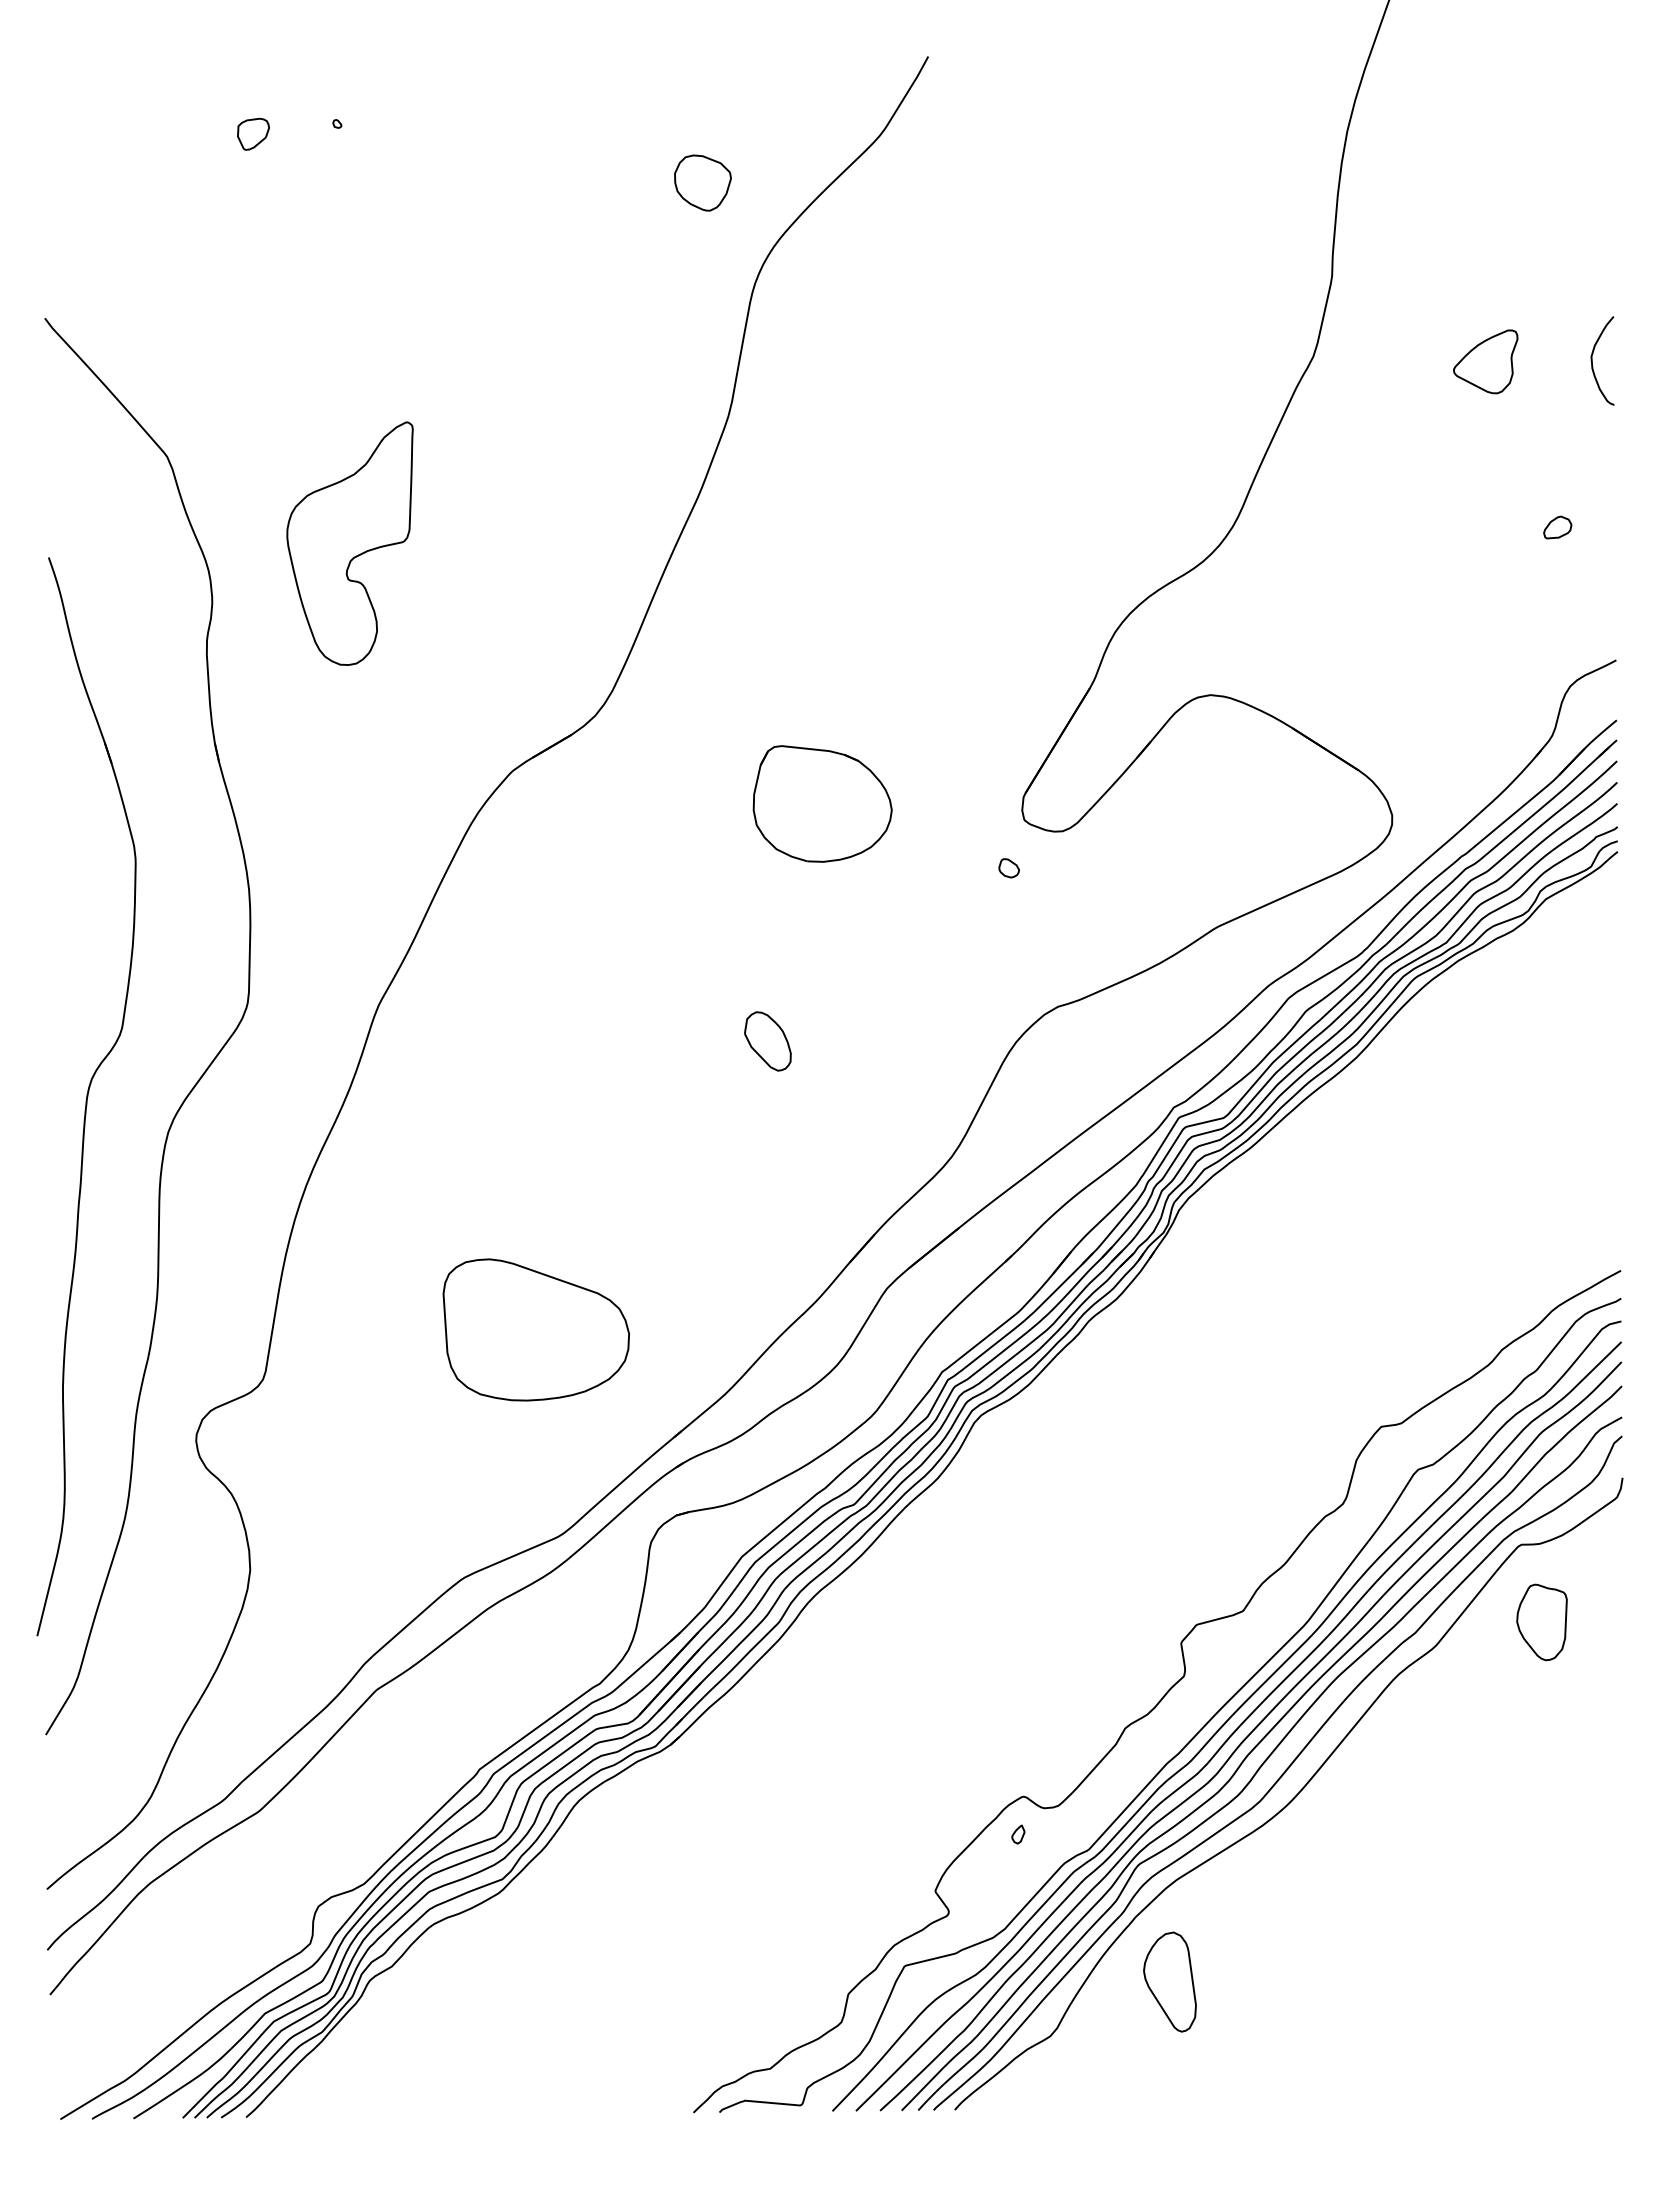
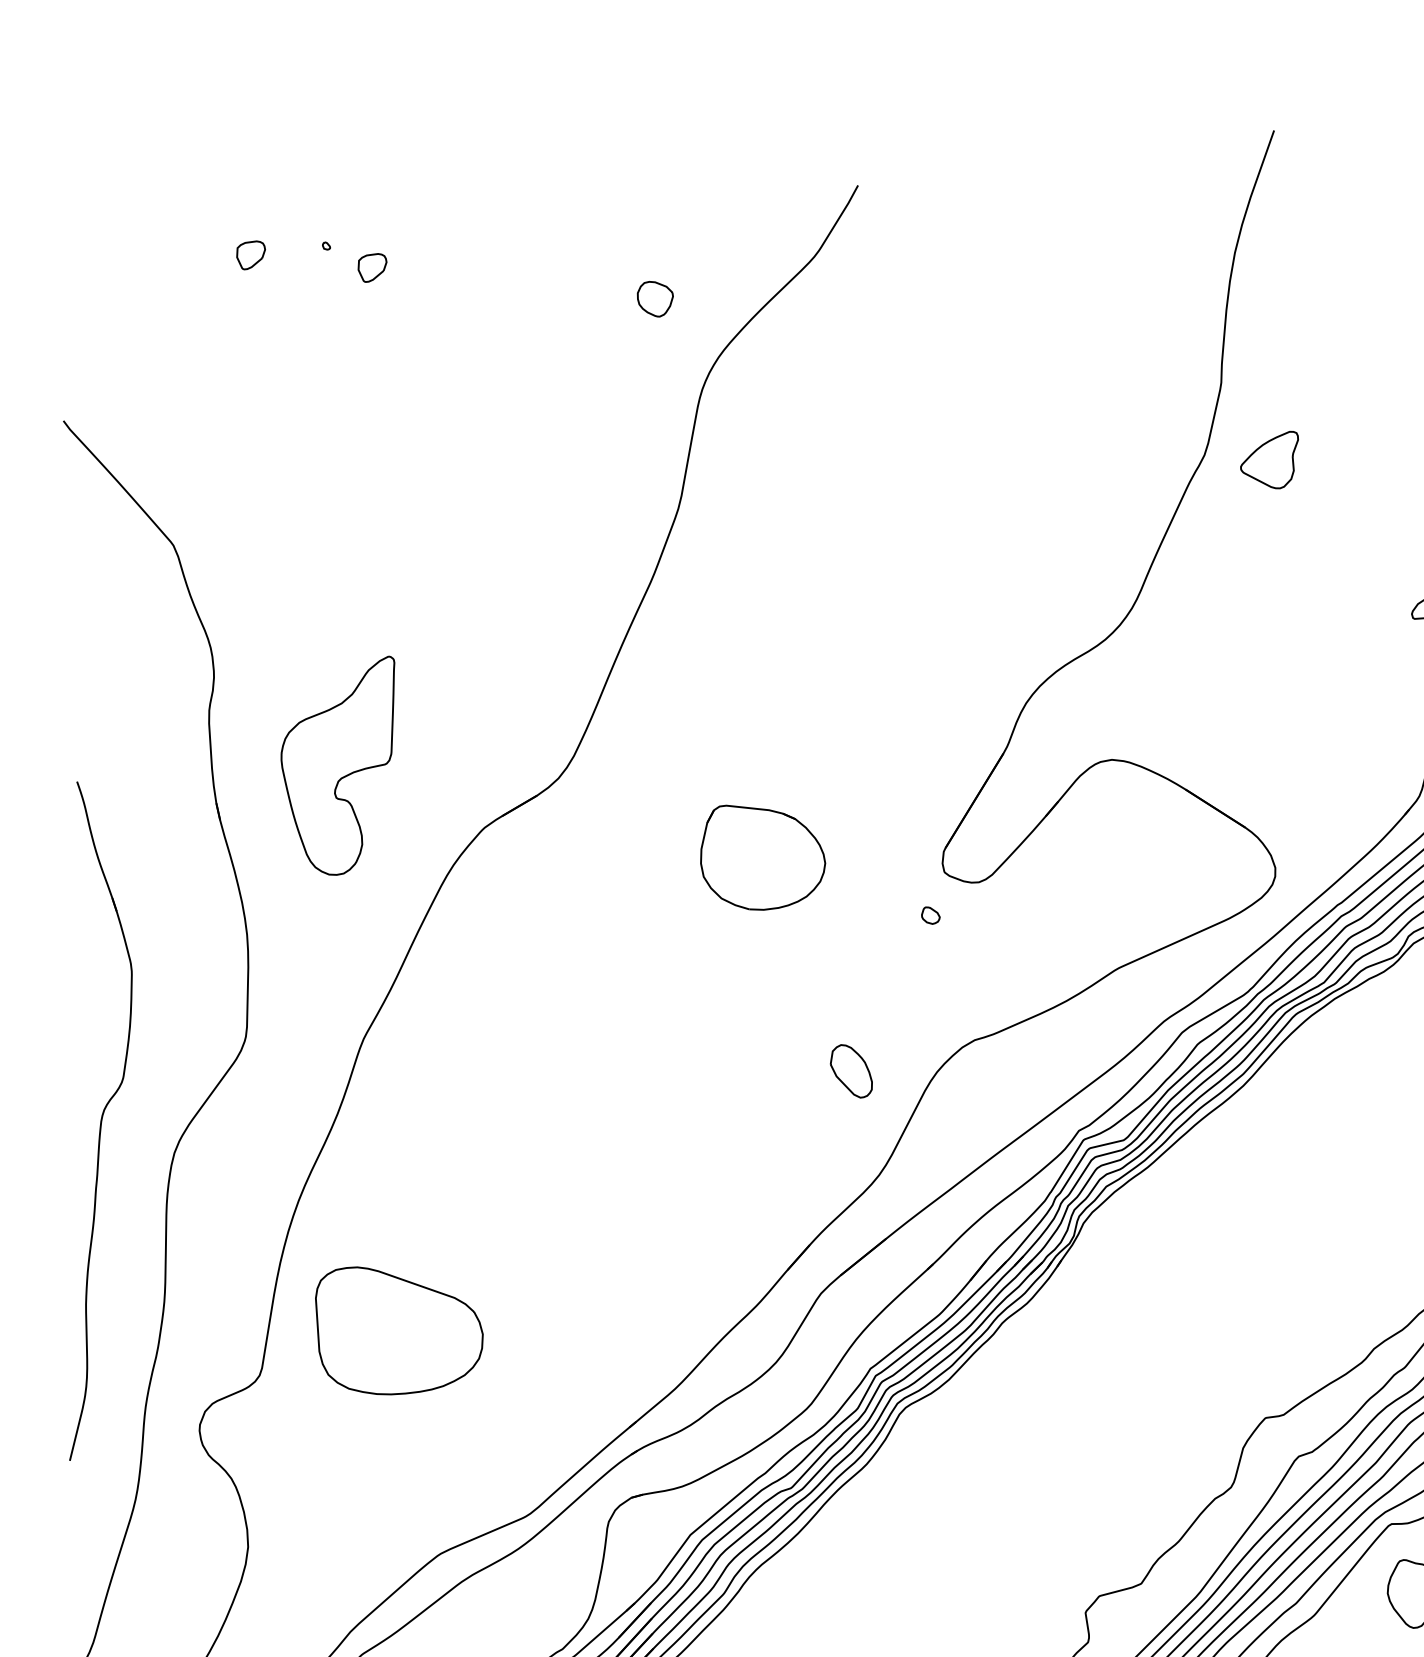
part: (388, 147) -> (372, 267), added
part: (702, 182) -> (654, 298), size x0.7
part: (1485, 361) -> (1269, 459), moved
part: (349, 543) -> (337, 765), moved
part: (767, 1041) -> (851, 1071), moved
part: (86, 1096) -> (100, 1120), size x0.7
part: (535, 1329) -> (398, 1330), moved

